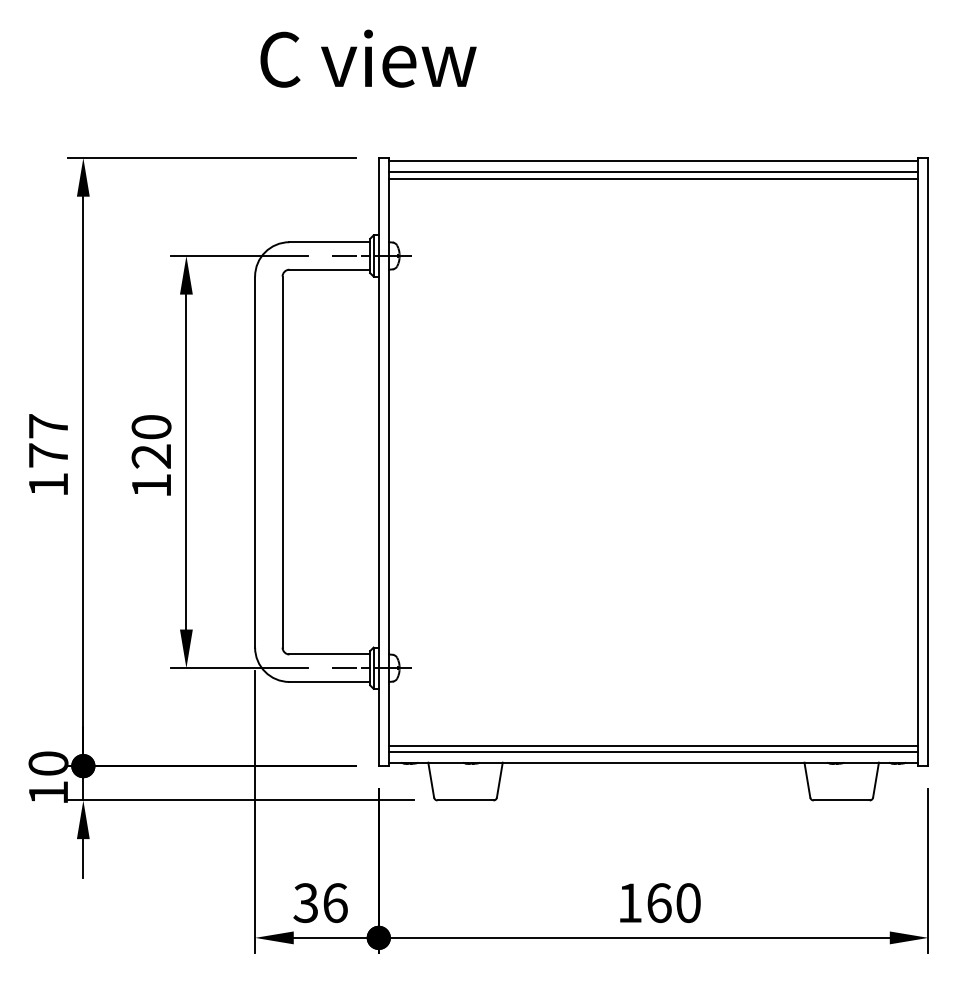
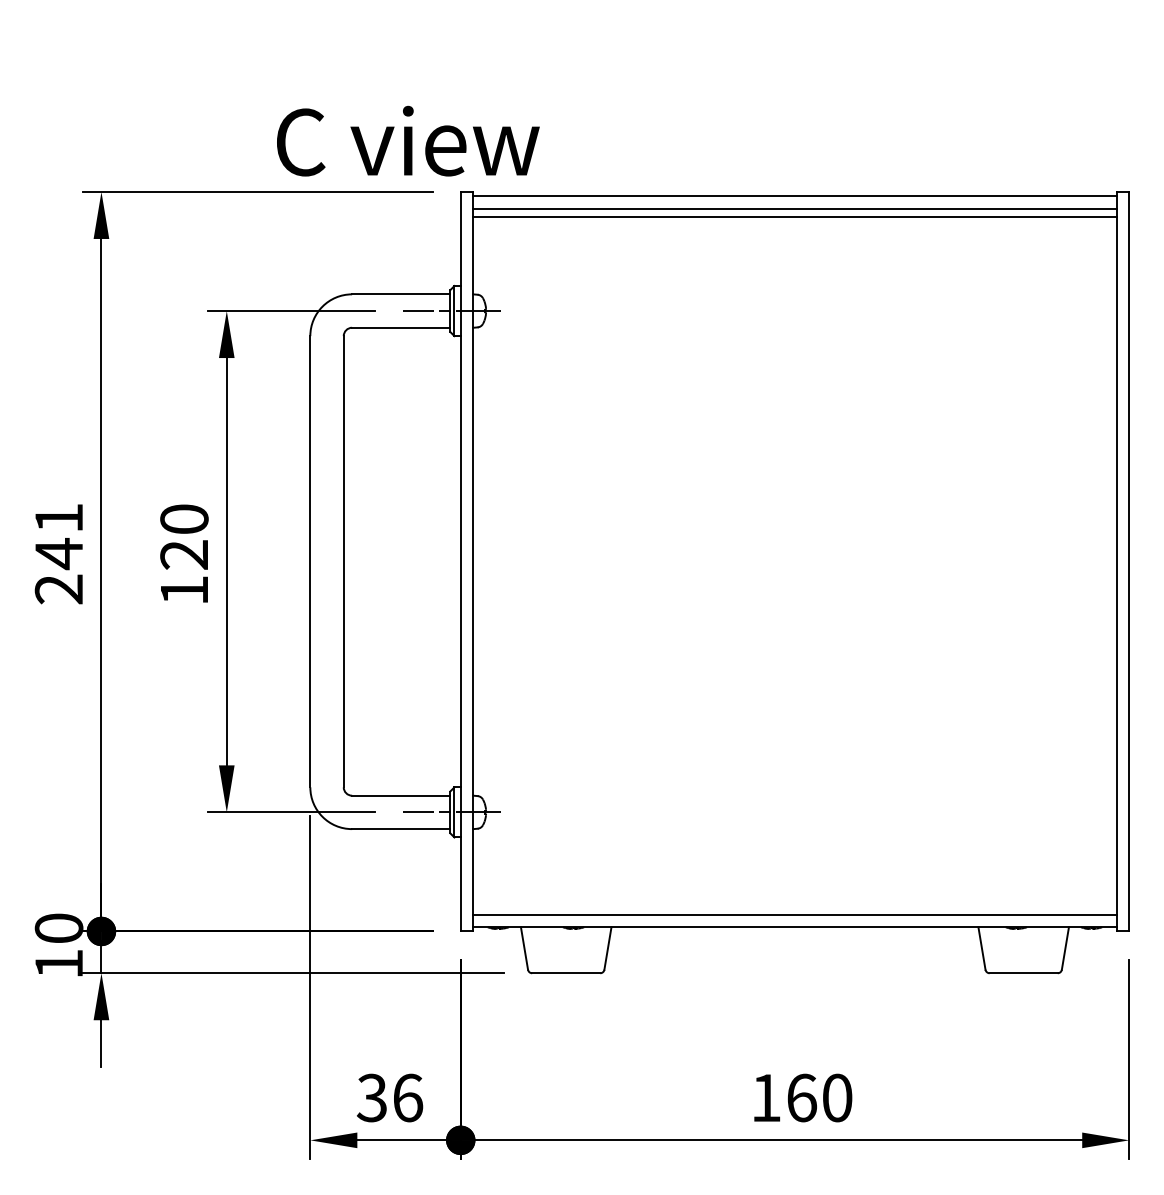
text: (368, 58) -> (408, 140), moved
text: (48, 455) -> (58, 553), 177 -> 241
line: (653, 745) -> (794, 906), removed

